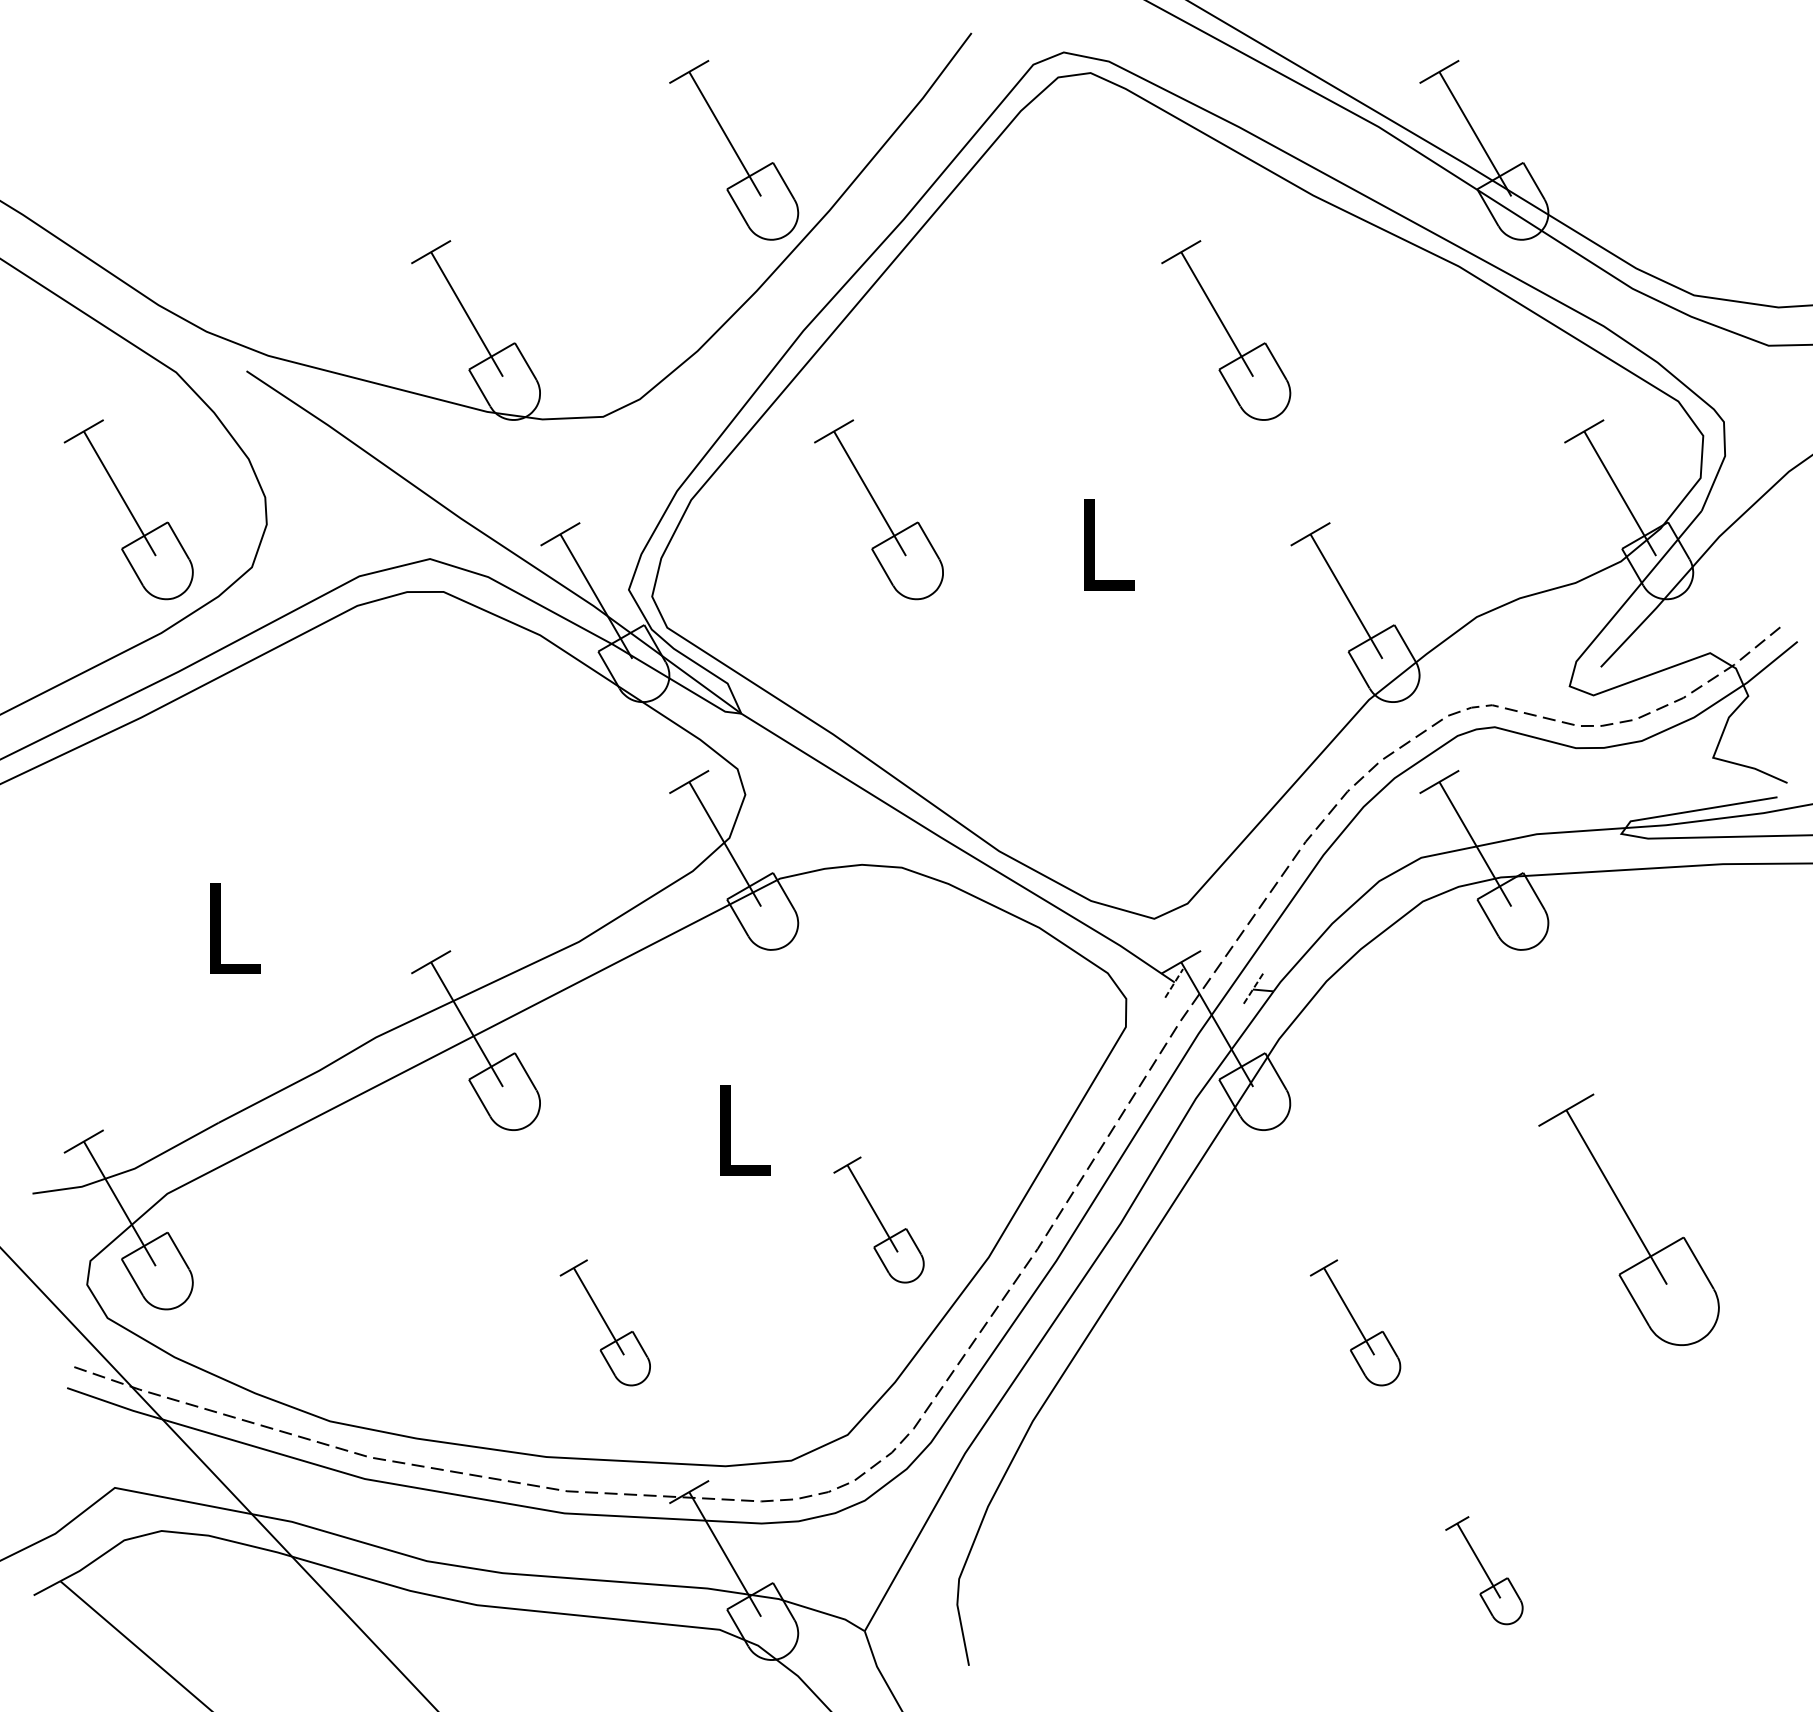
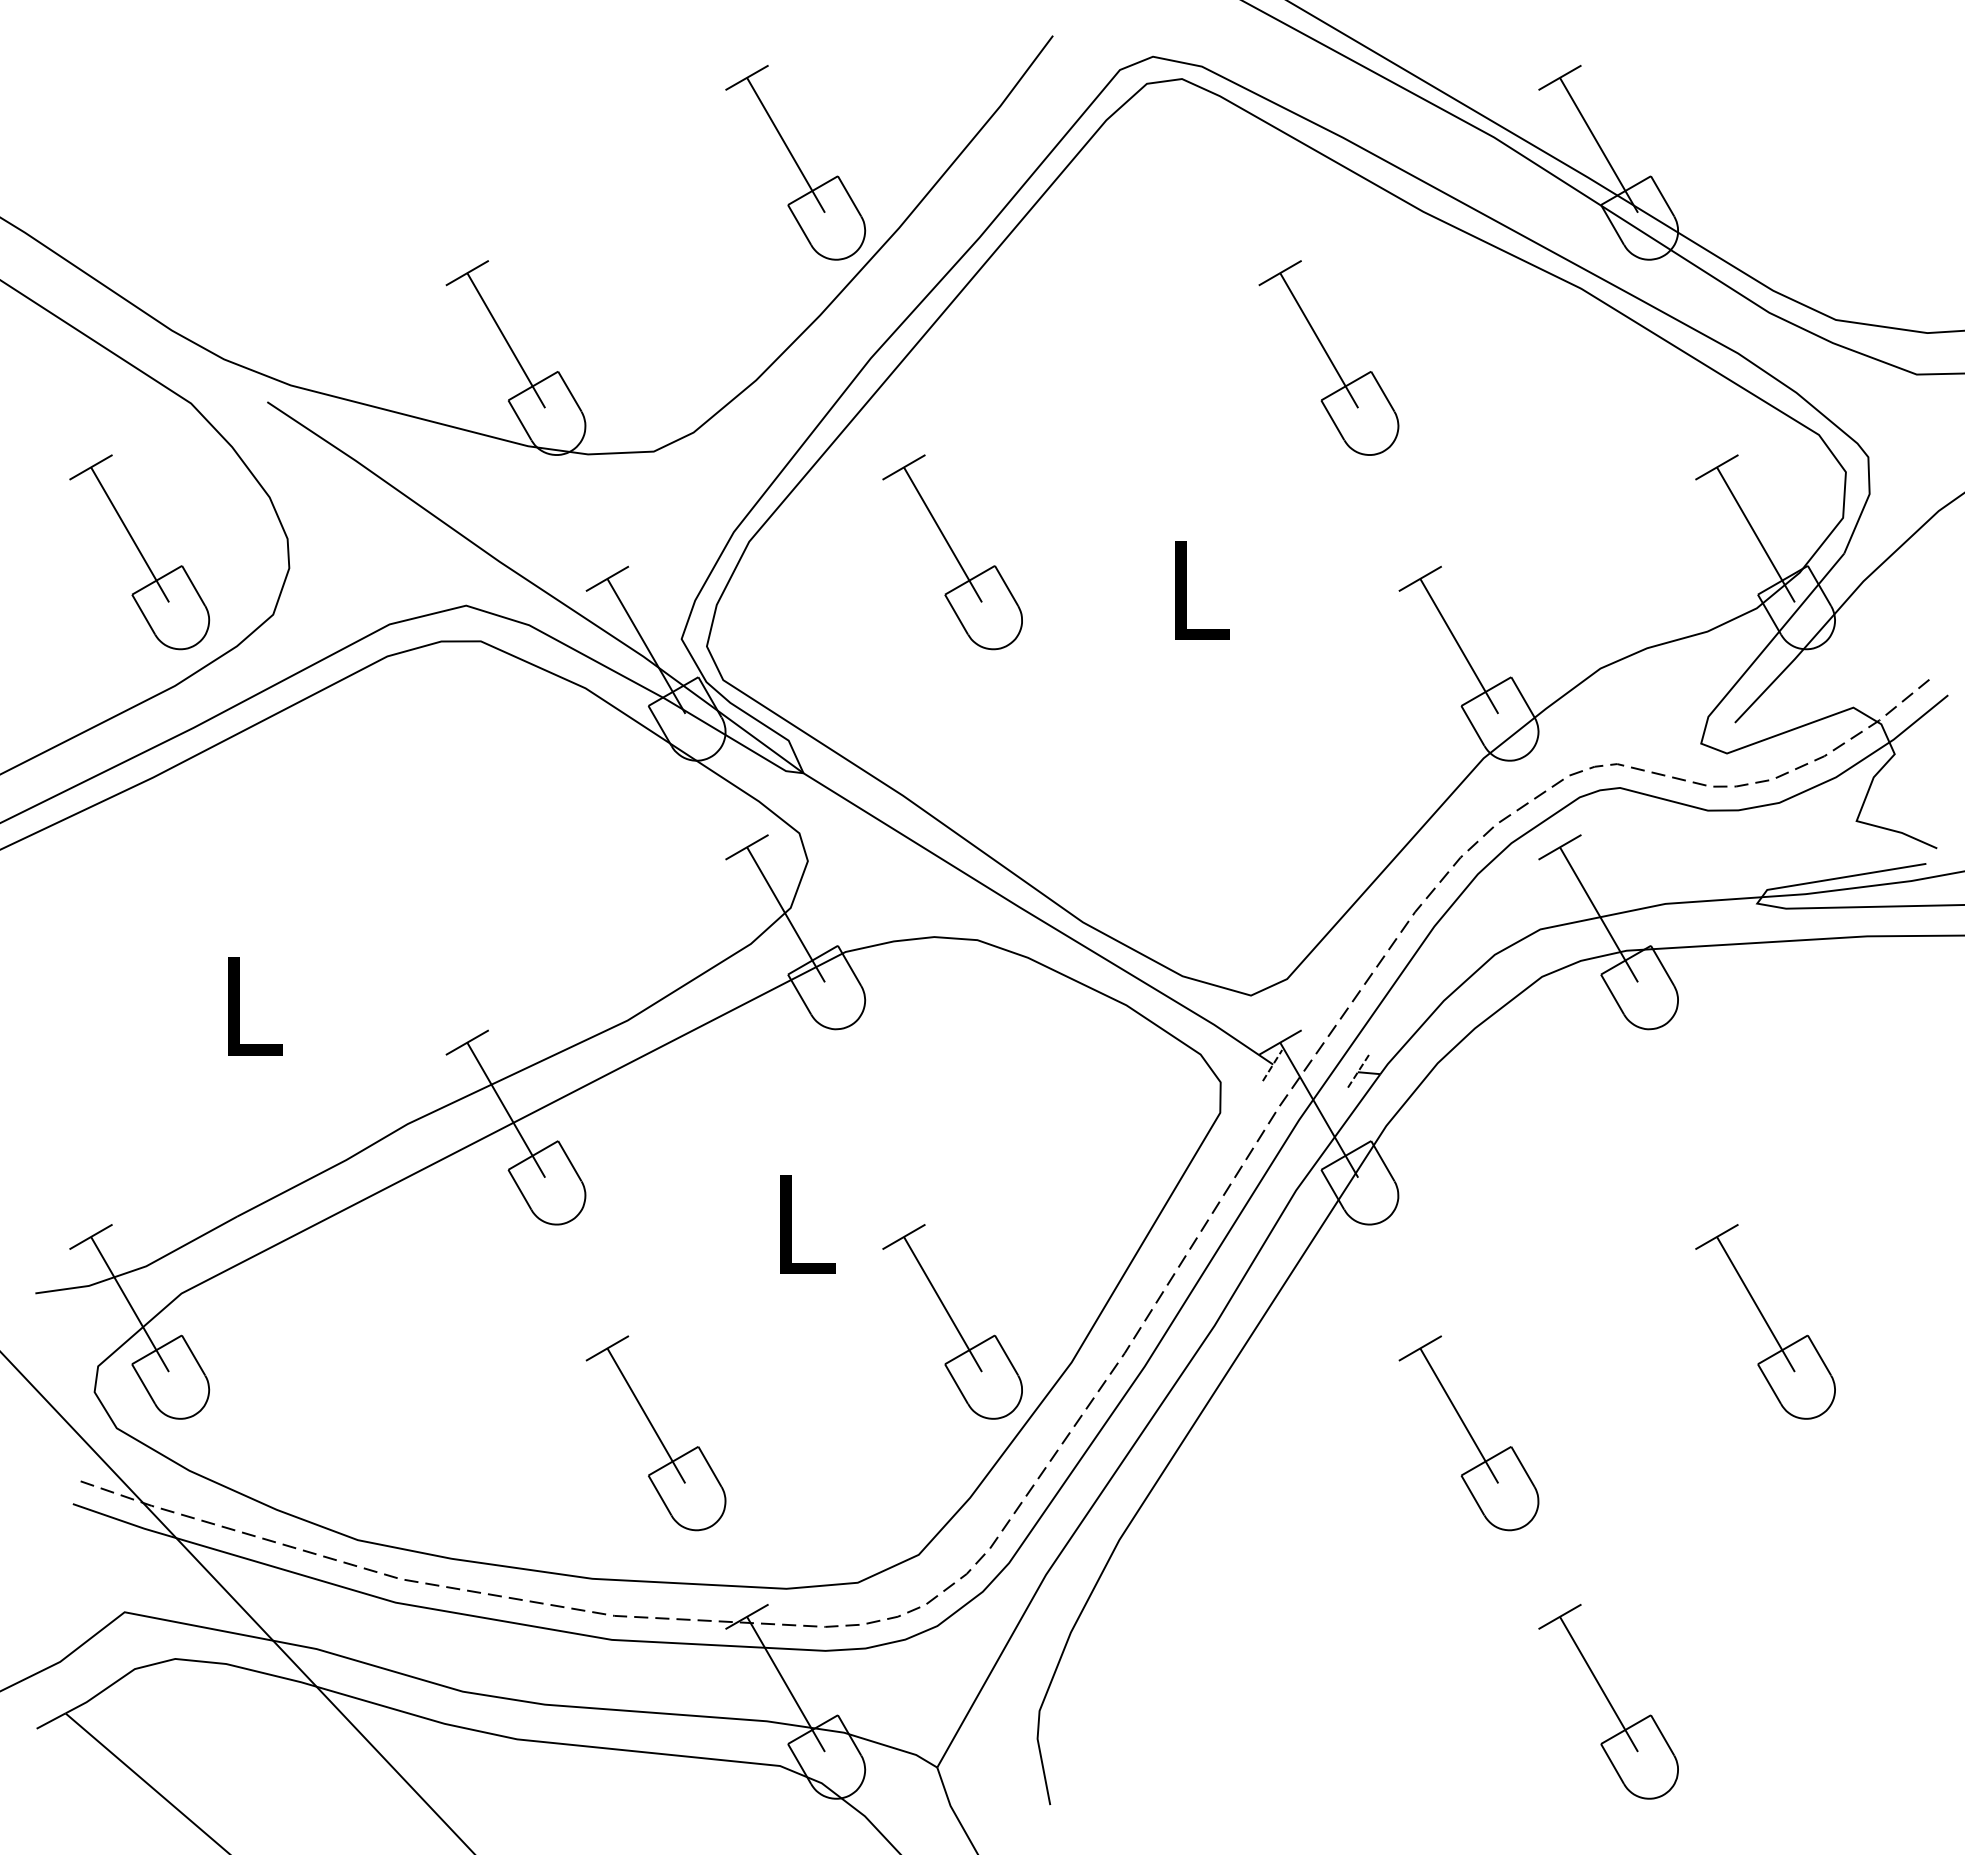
part: (878, 1219) -> (952, 1321), size x1.43
part: (1629, 1219) -> (1765, 1321), size x0.71
part: (604, 1322) -> (655, 1433), size x1.43
part: (1354, 1322) -> (1468, 1433), size x1.43
part: (1484, 1570) -> (1608, 1701), size x1.67

